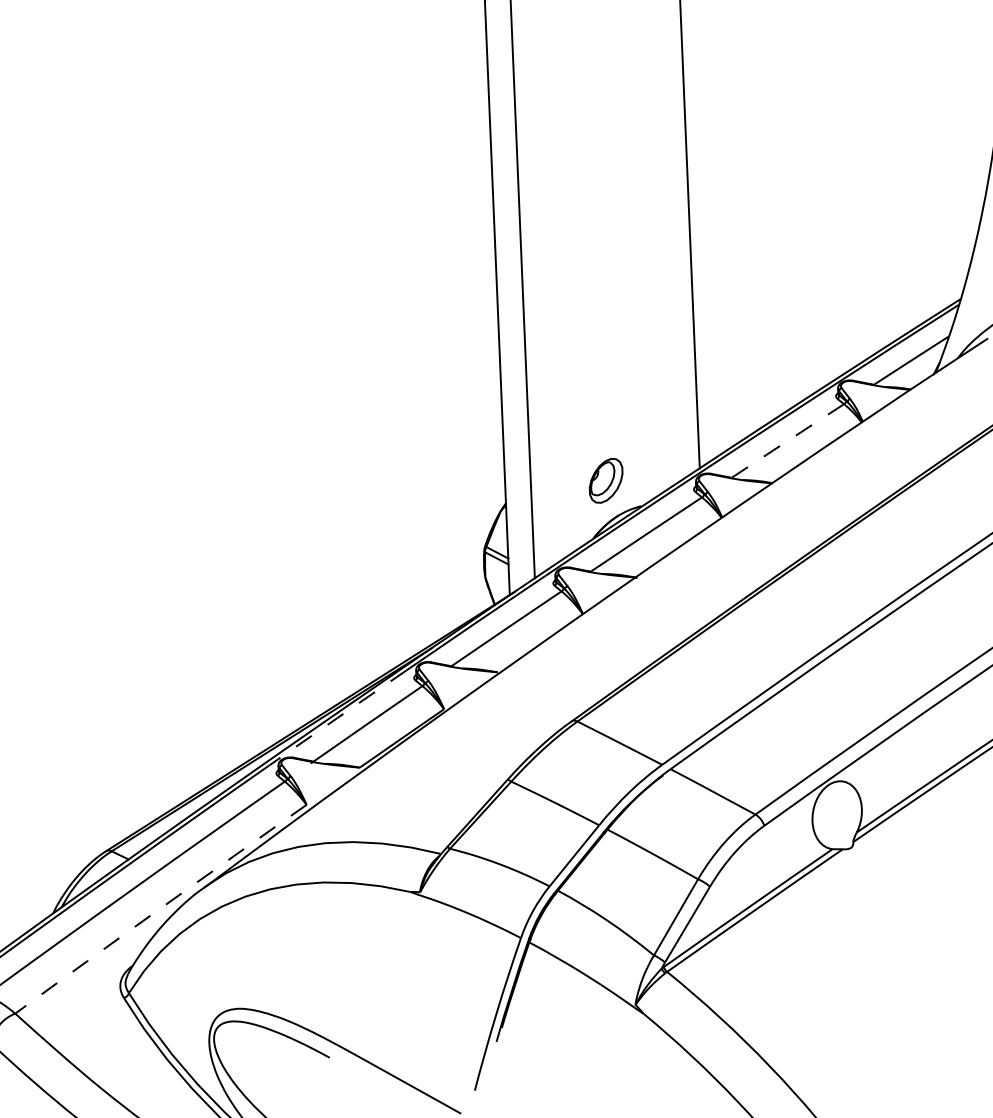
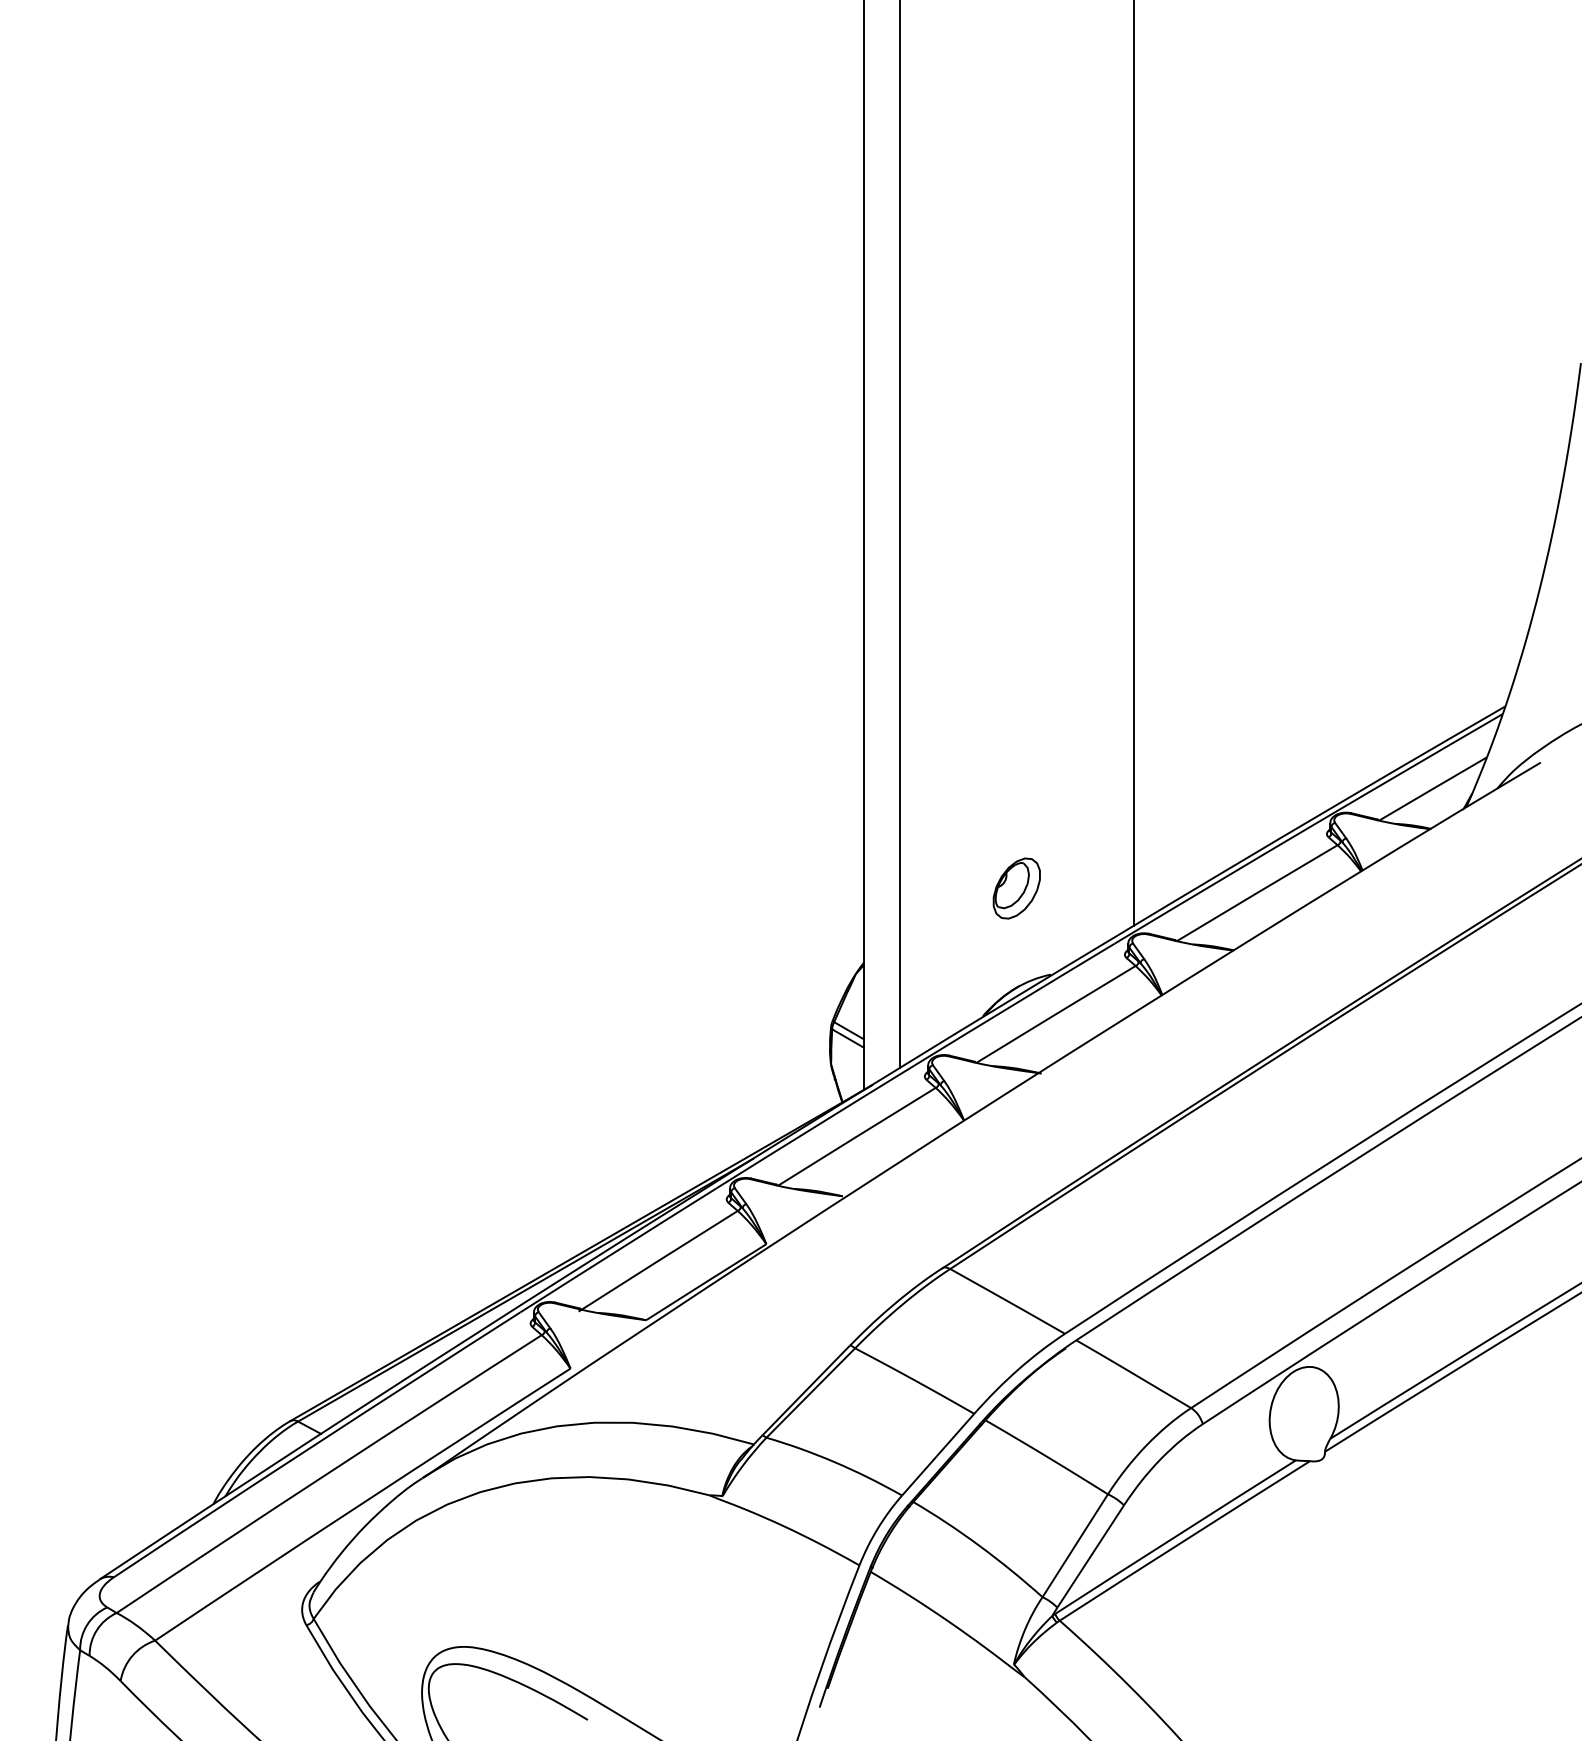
arc: (787, 441) -> (1257, 893), dashed -> solid
part: (605, 480) -> (1016, 888), moved
arc: (337, 718) -> (618, 1250), dashed -> solid
arc: (160, 908) -> (362, 1503), dashed -> solid

